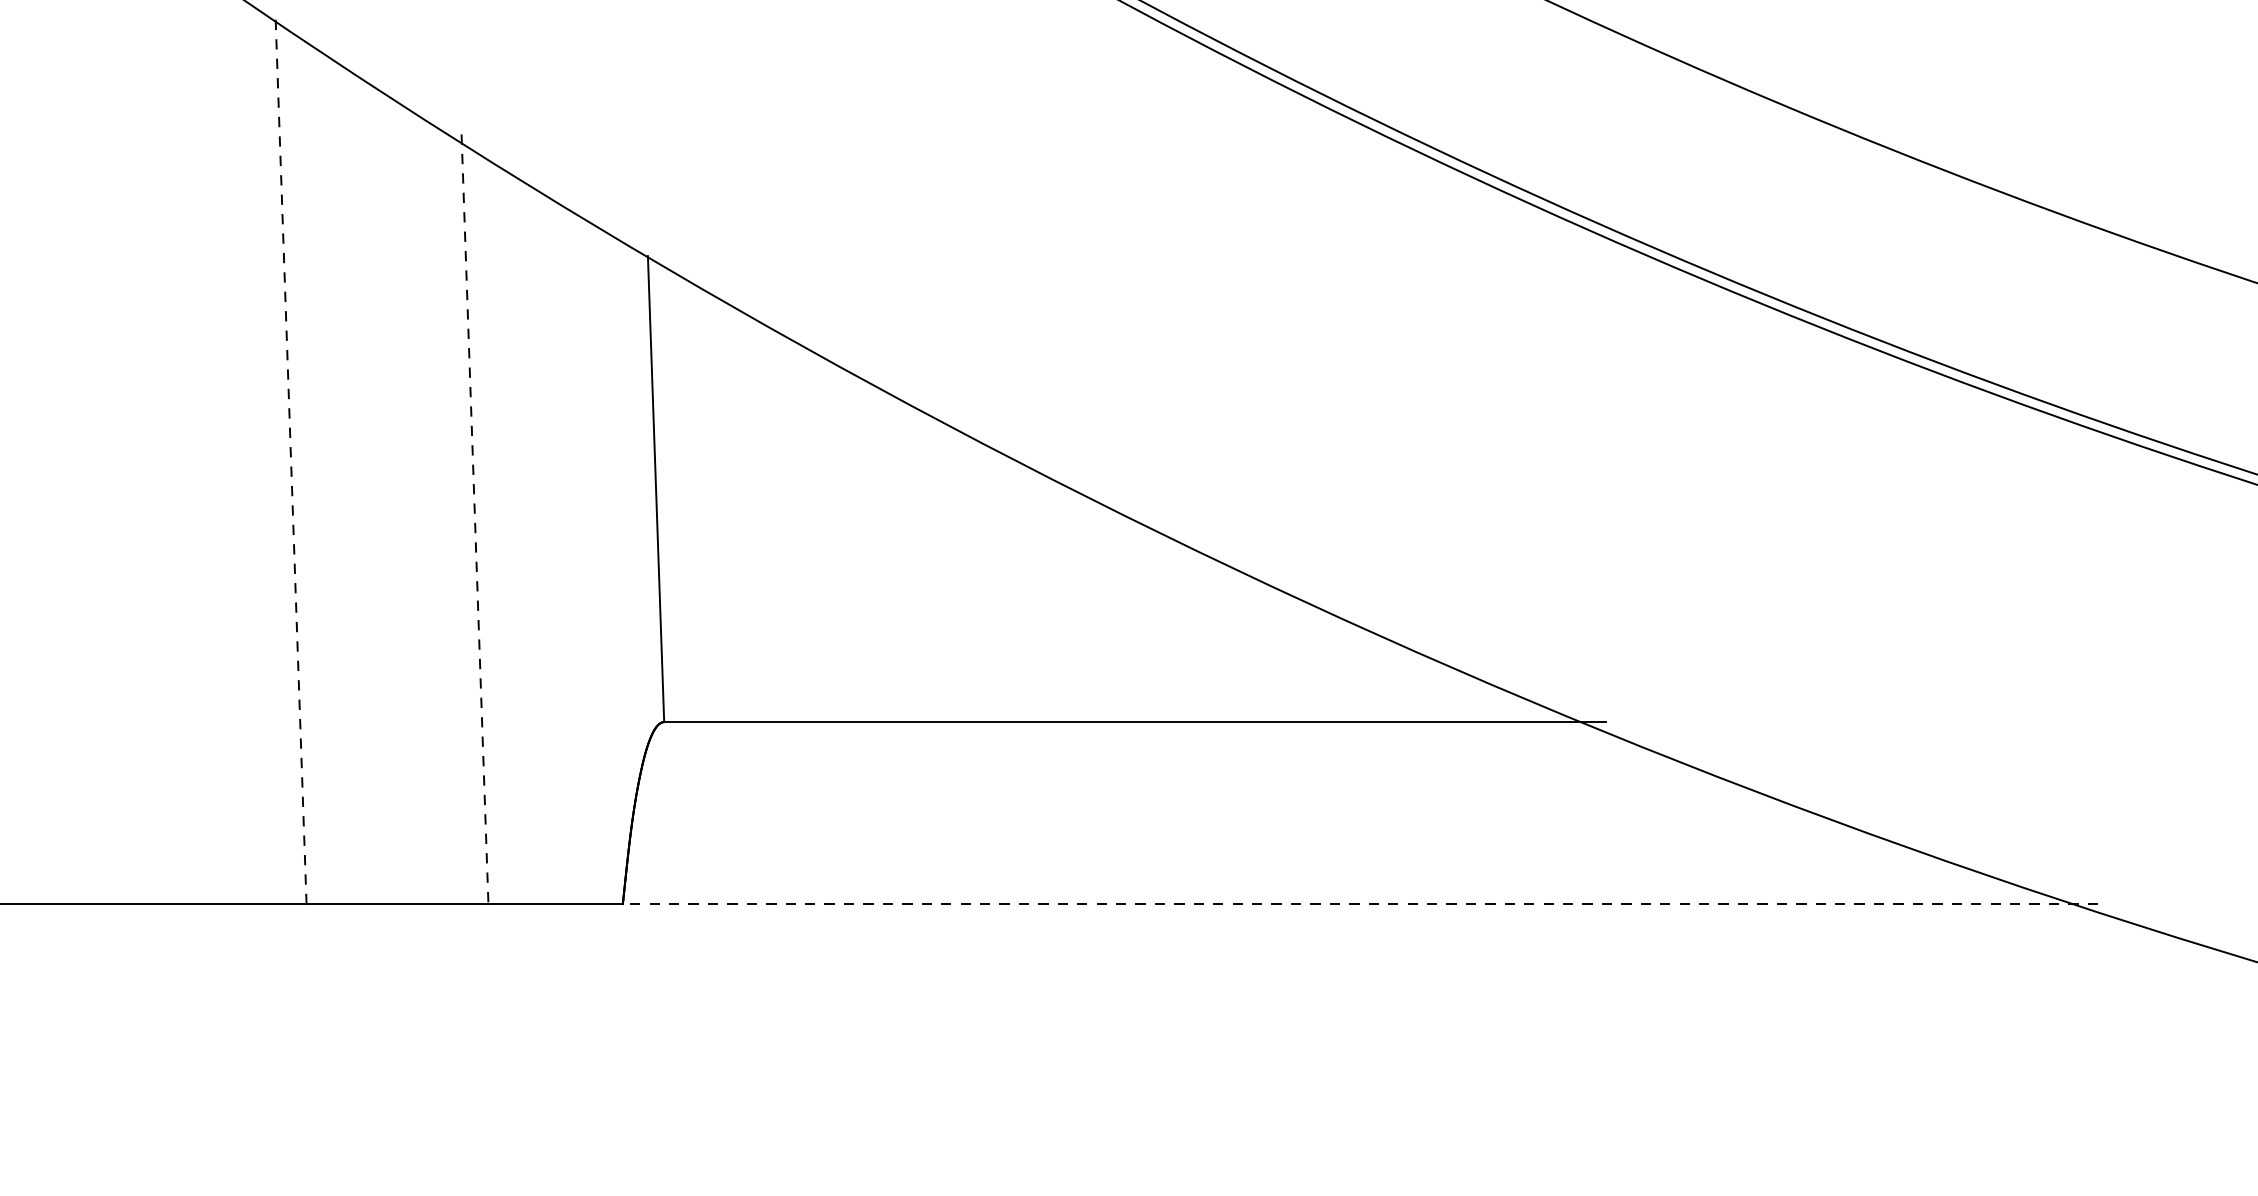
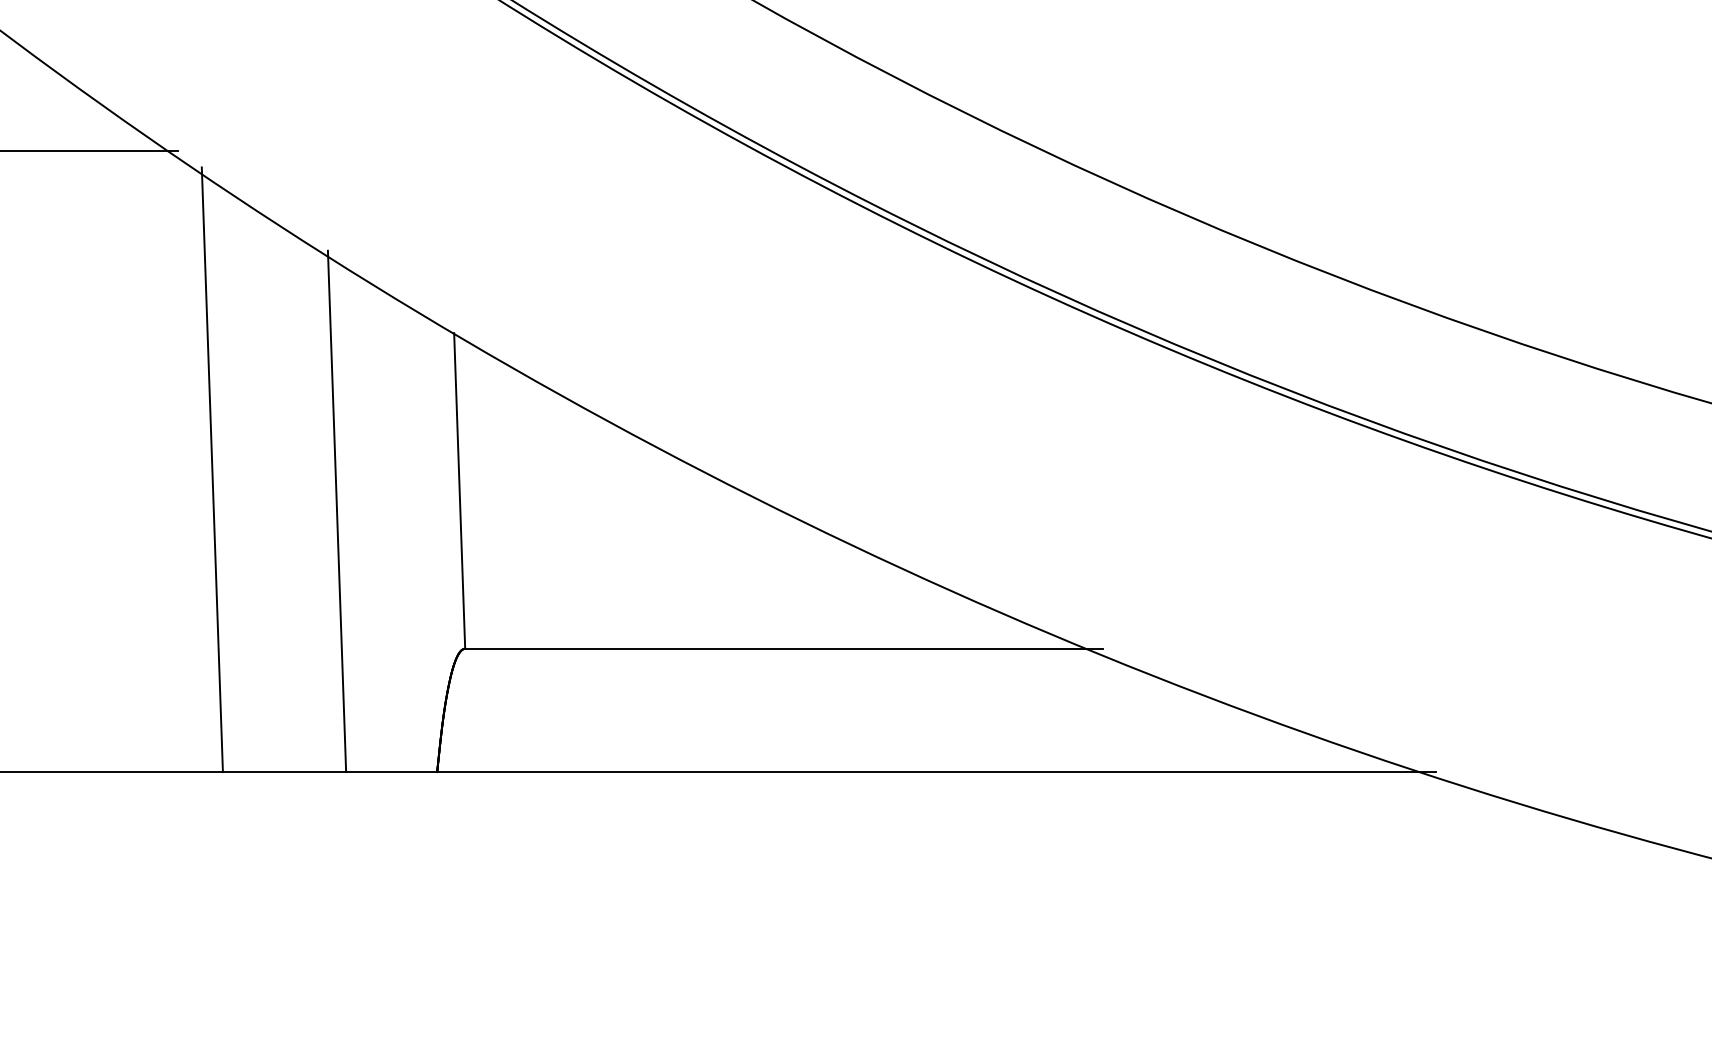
line: (291, 457) -> (212, 469), dashed -> solid
line: (475, 519) -> (337, 511), dashed -> solid
line: (1359, 904) -> (936, 772), dashed -> solid

